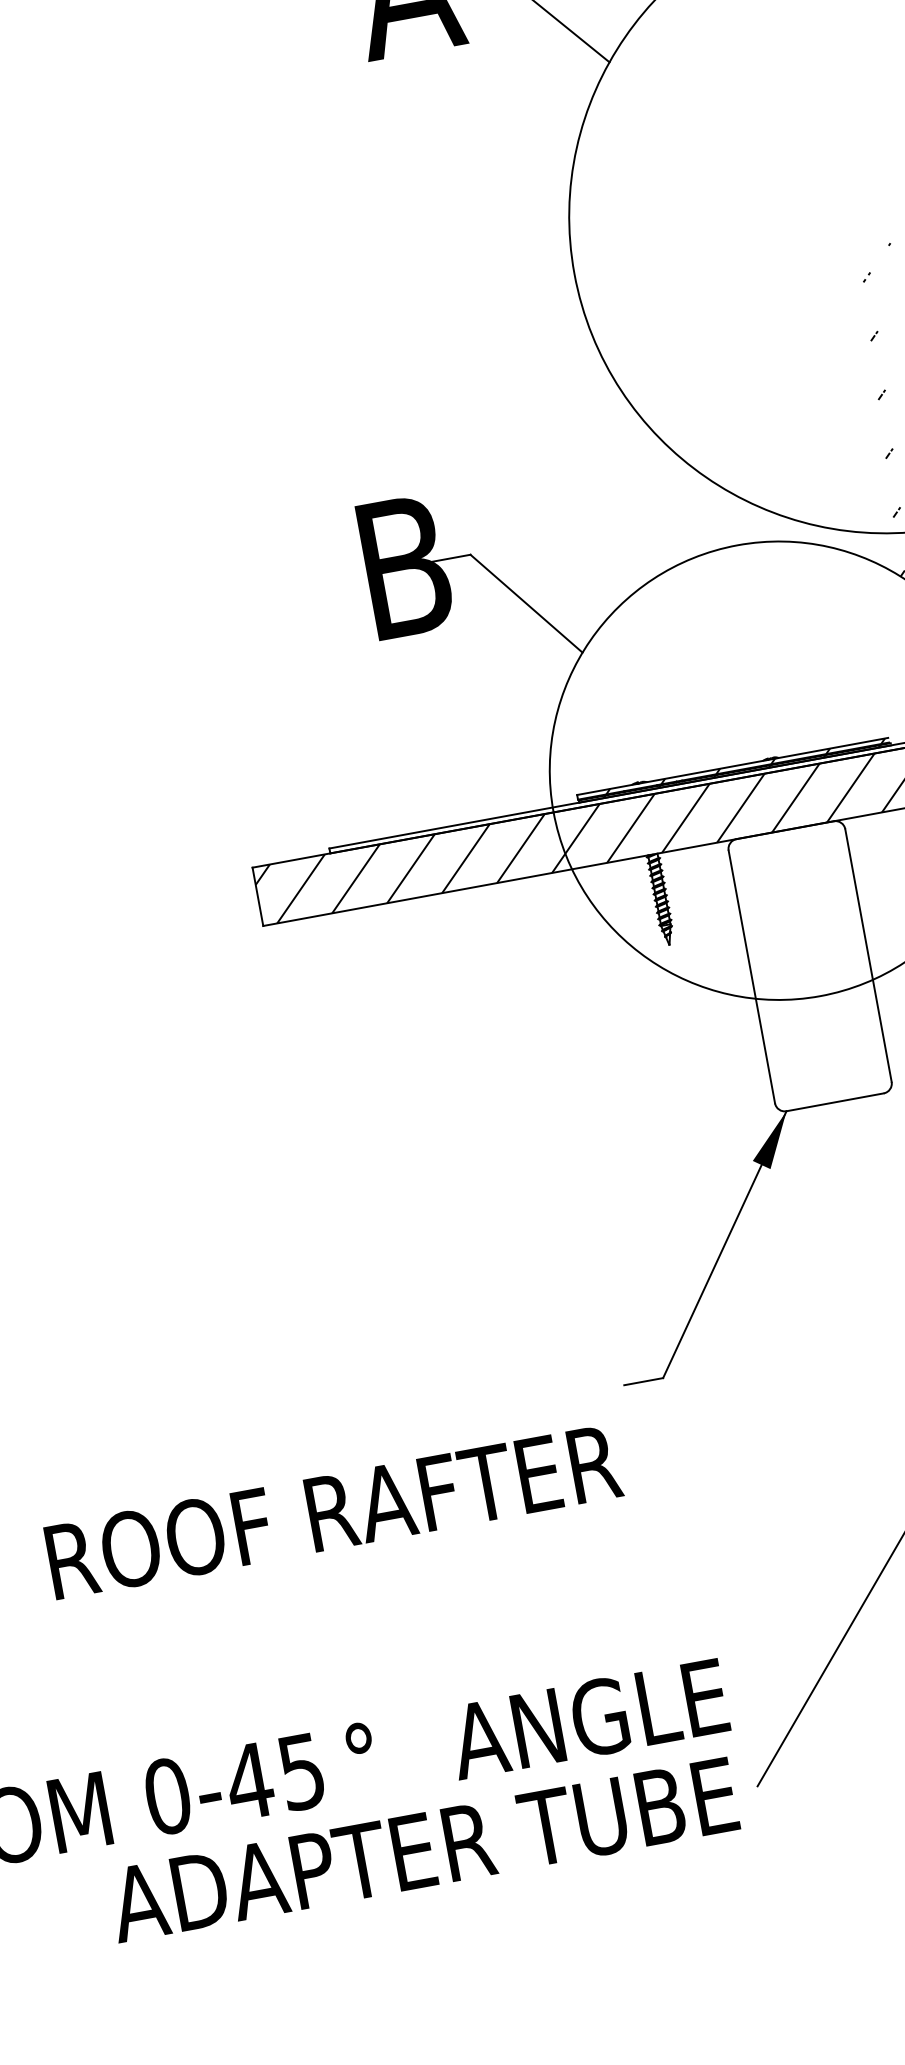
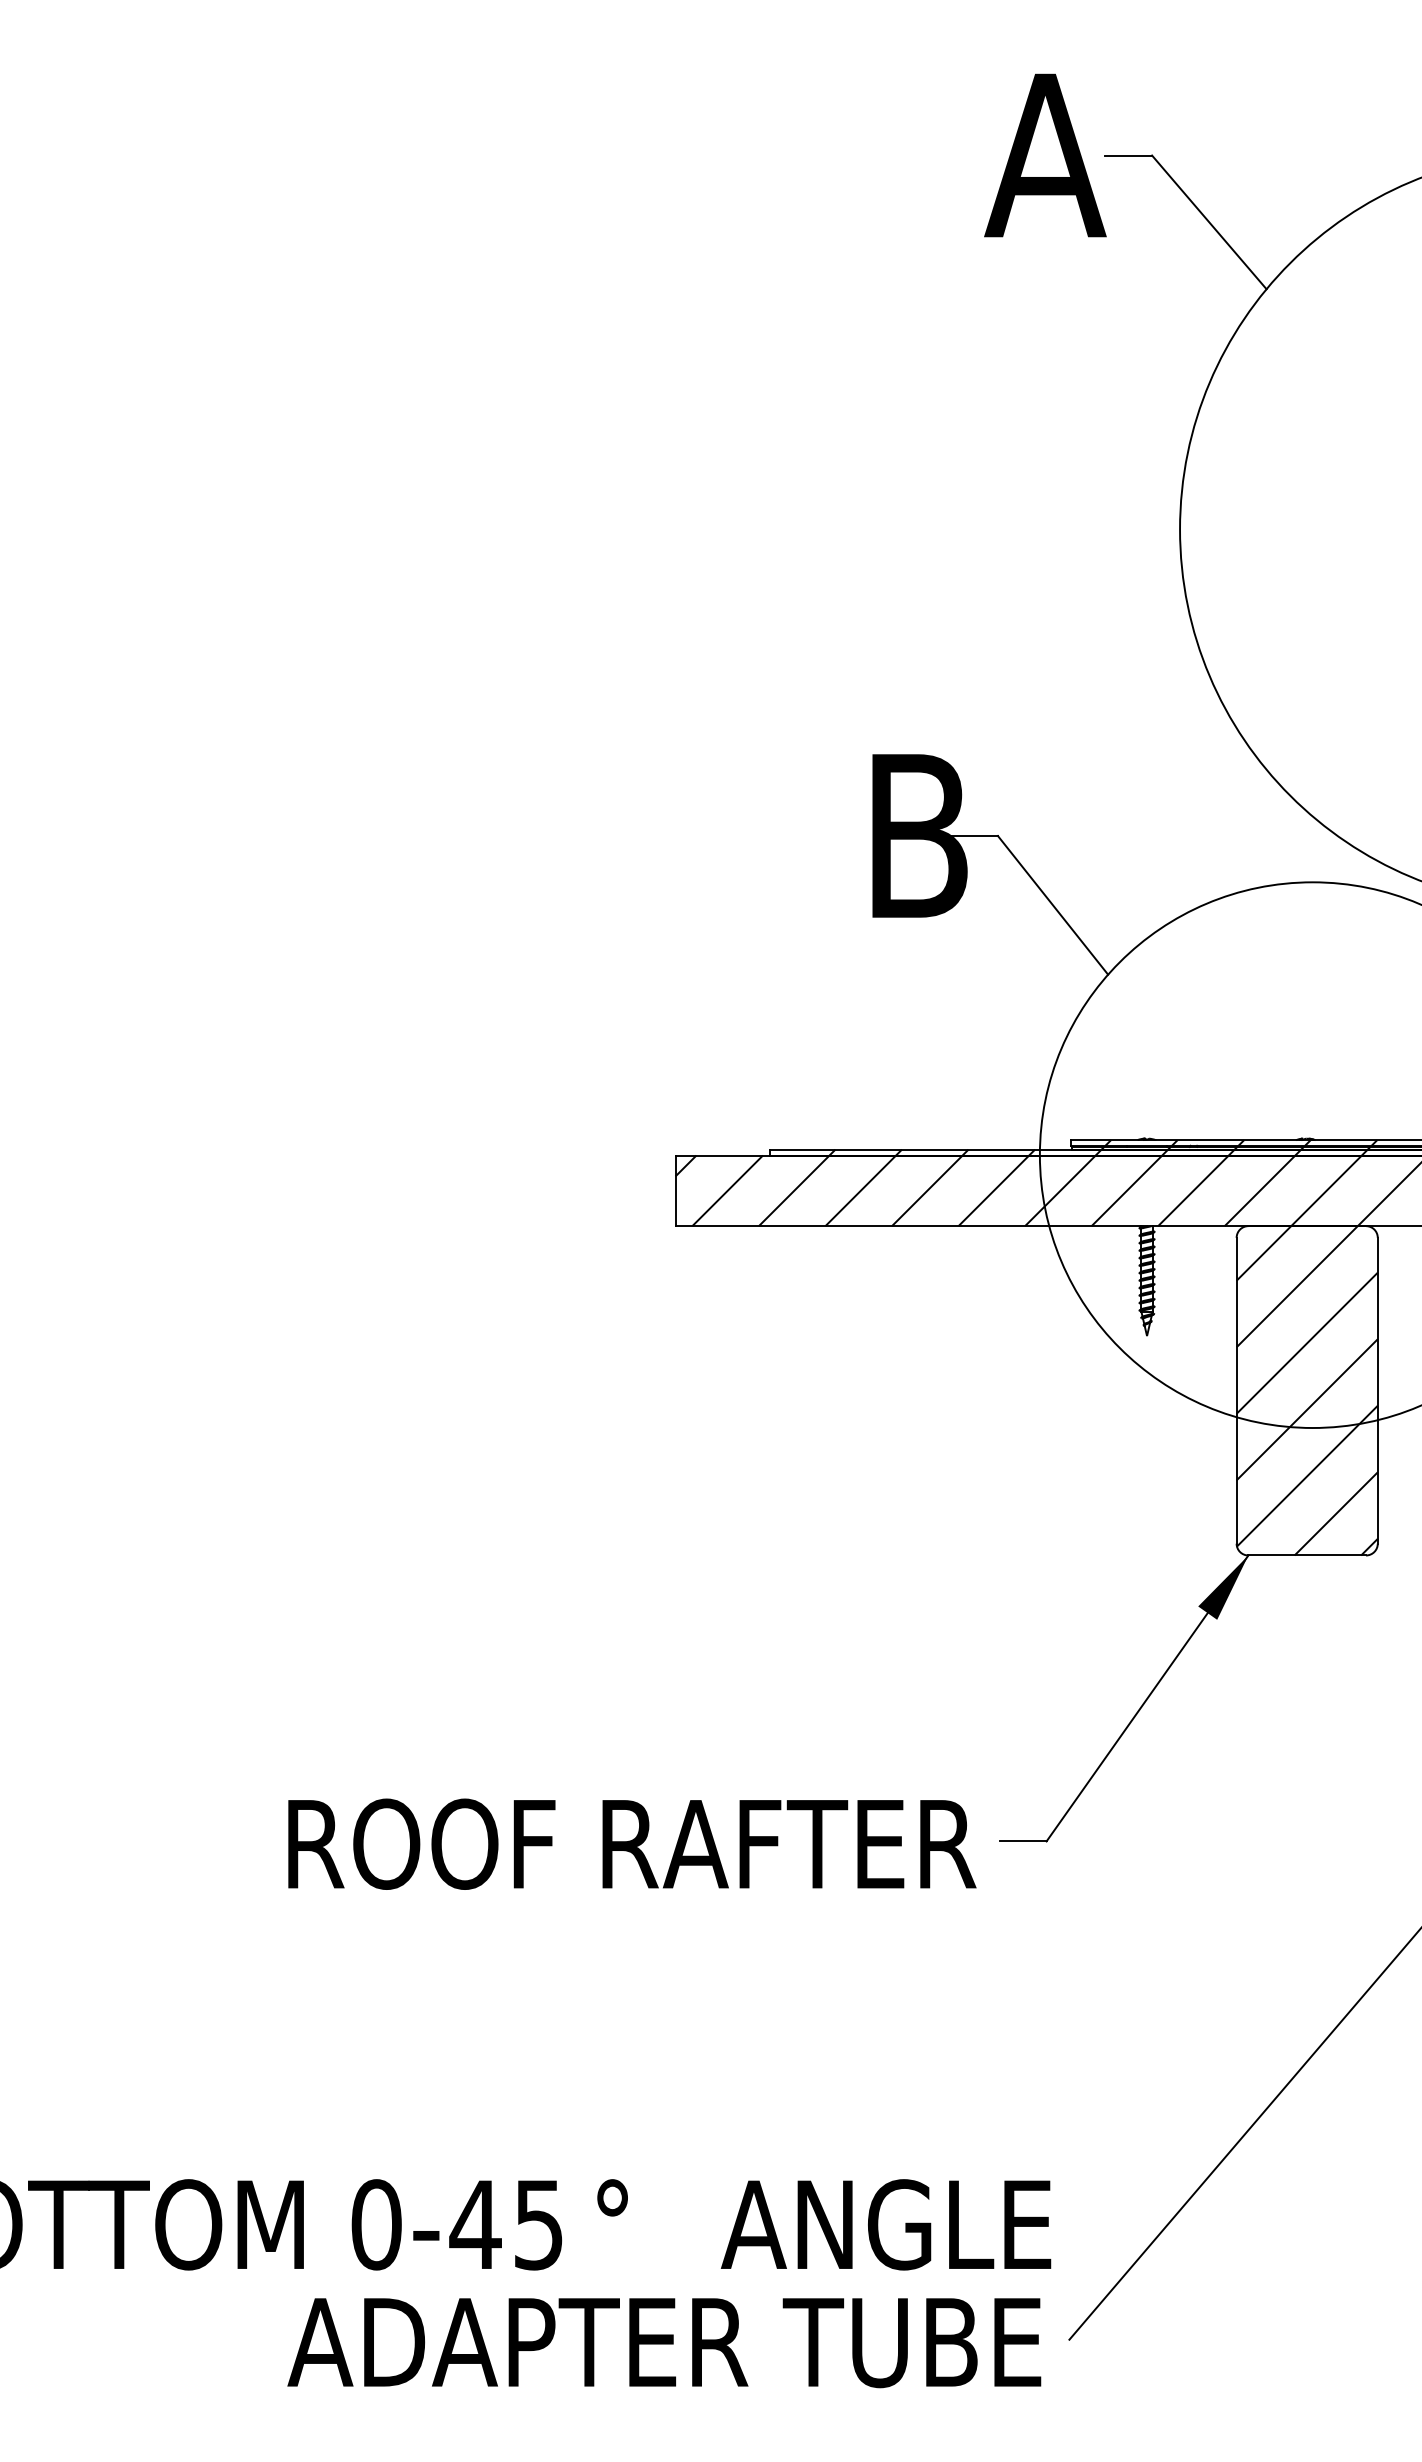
hatch: (601, 801) -> (1098, 1152), added
hatch: (809, 966) -> (1306, 1390), added
text: (333, 1511) -> (632, 1843), moved

